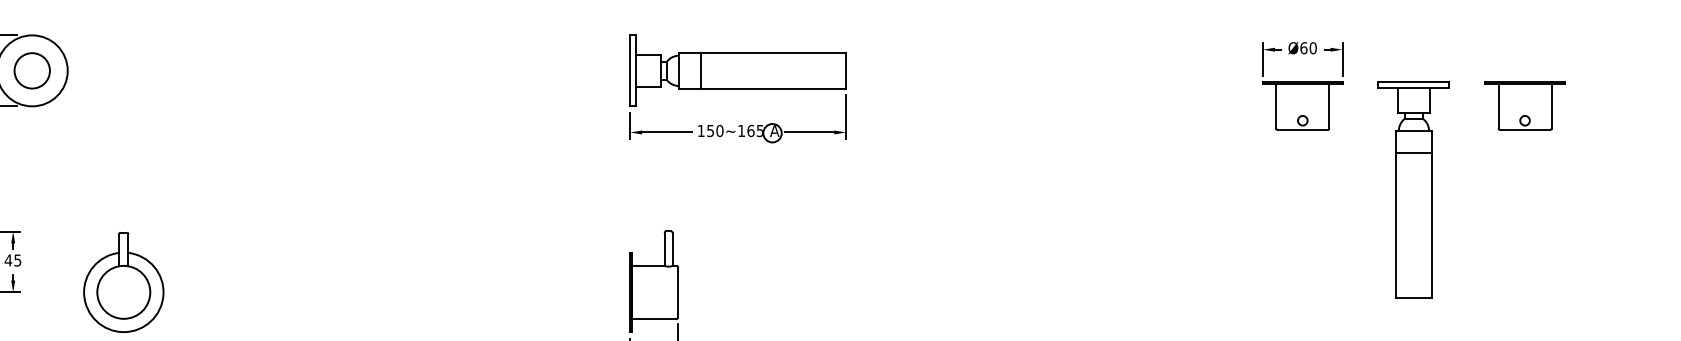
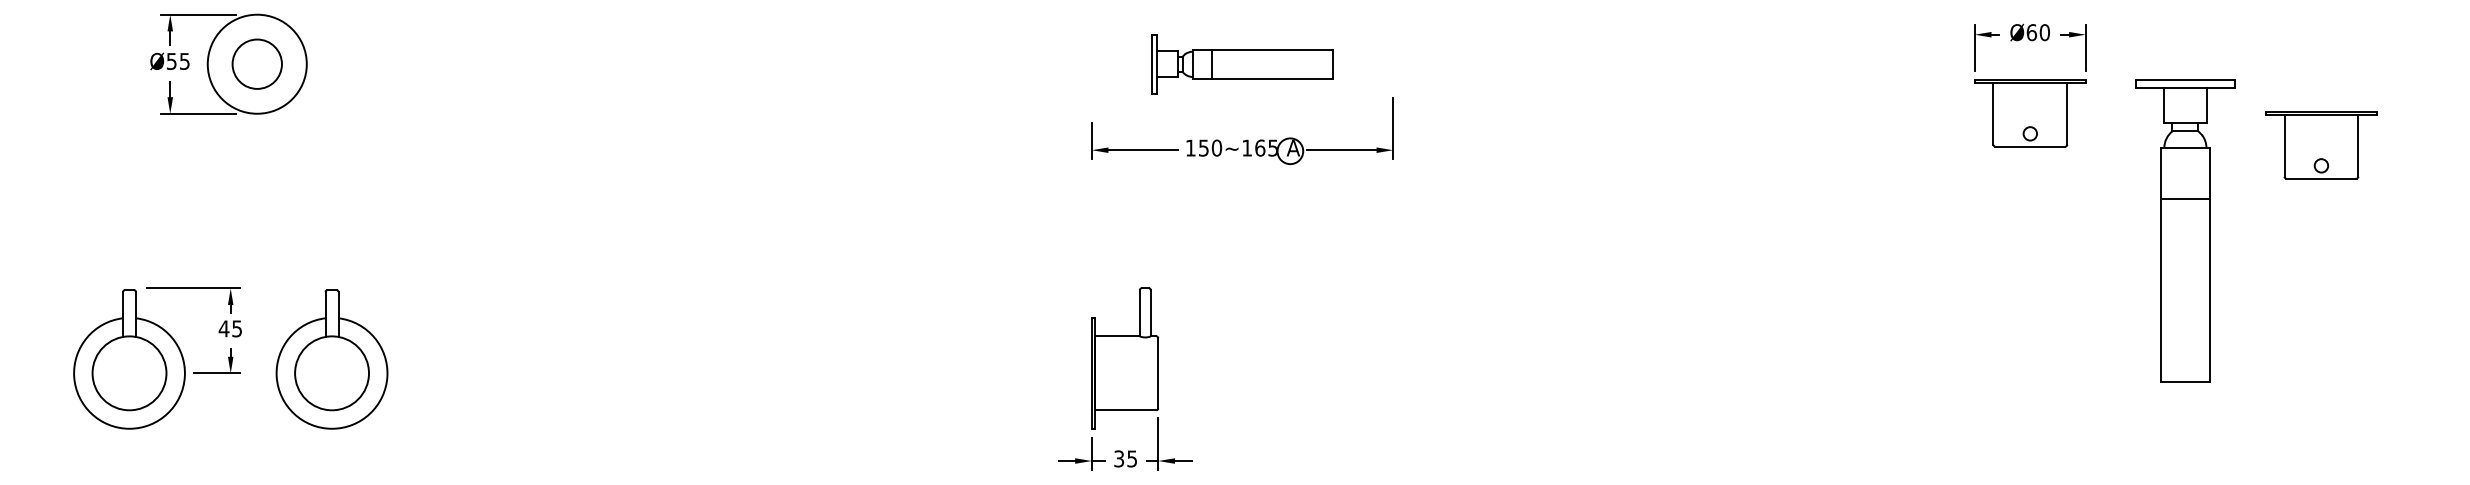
part: (738, 71) -> (1242, 64), size x0.6
part: (1525, 106) -> (2321, 145), moved
line: (1414, 153) -> (2185, 199), moved
part: (123, 282) -> (331, 359), moved

